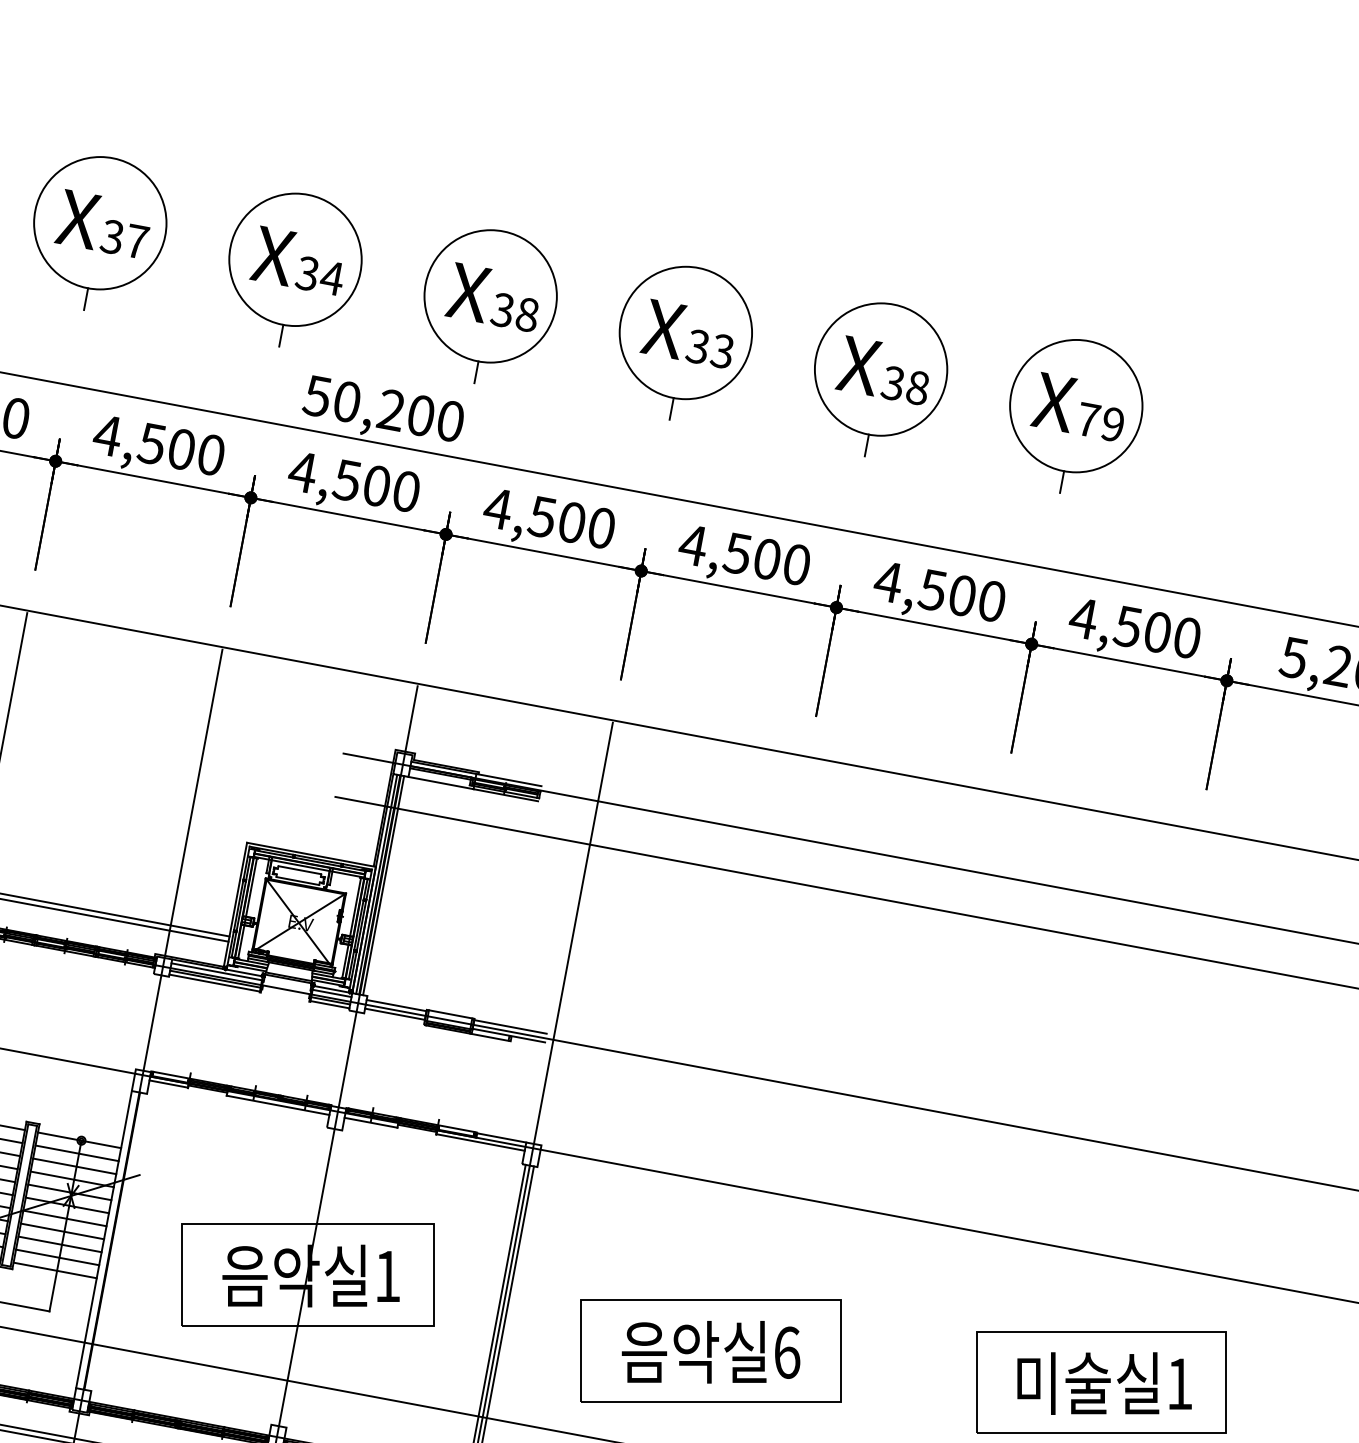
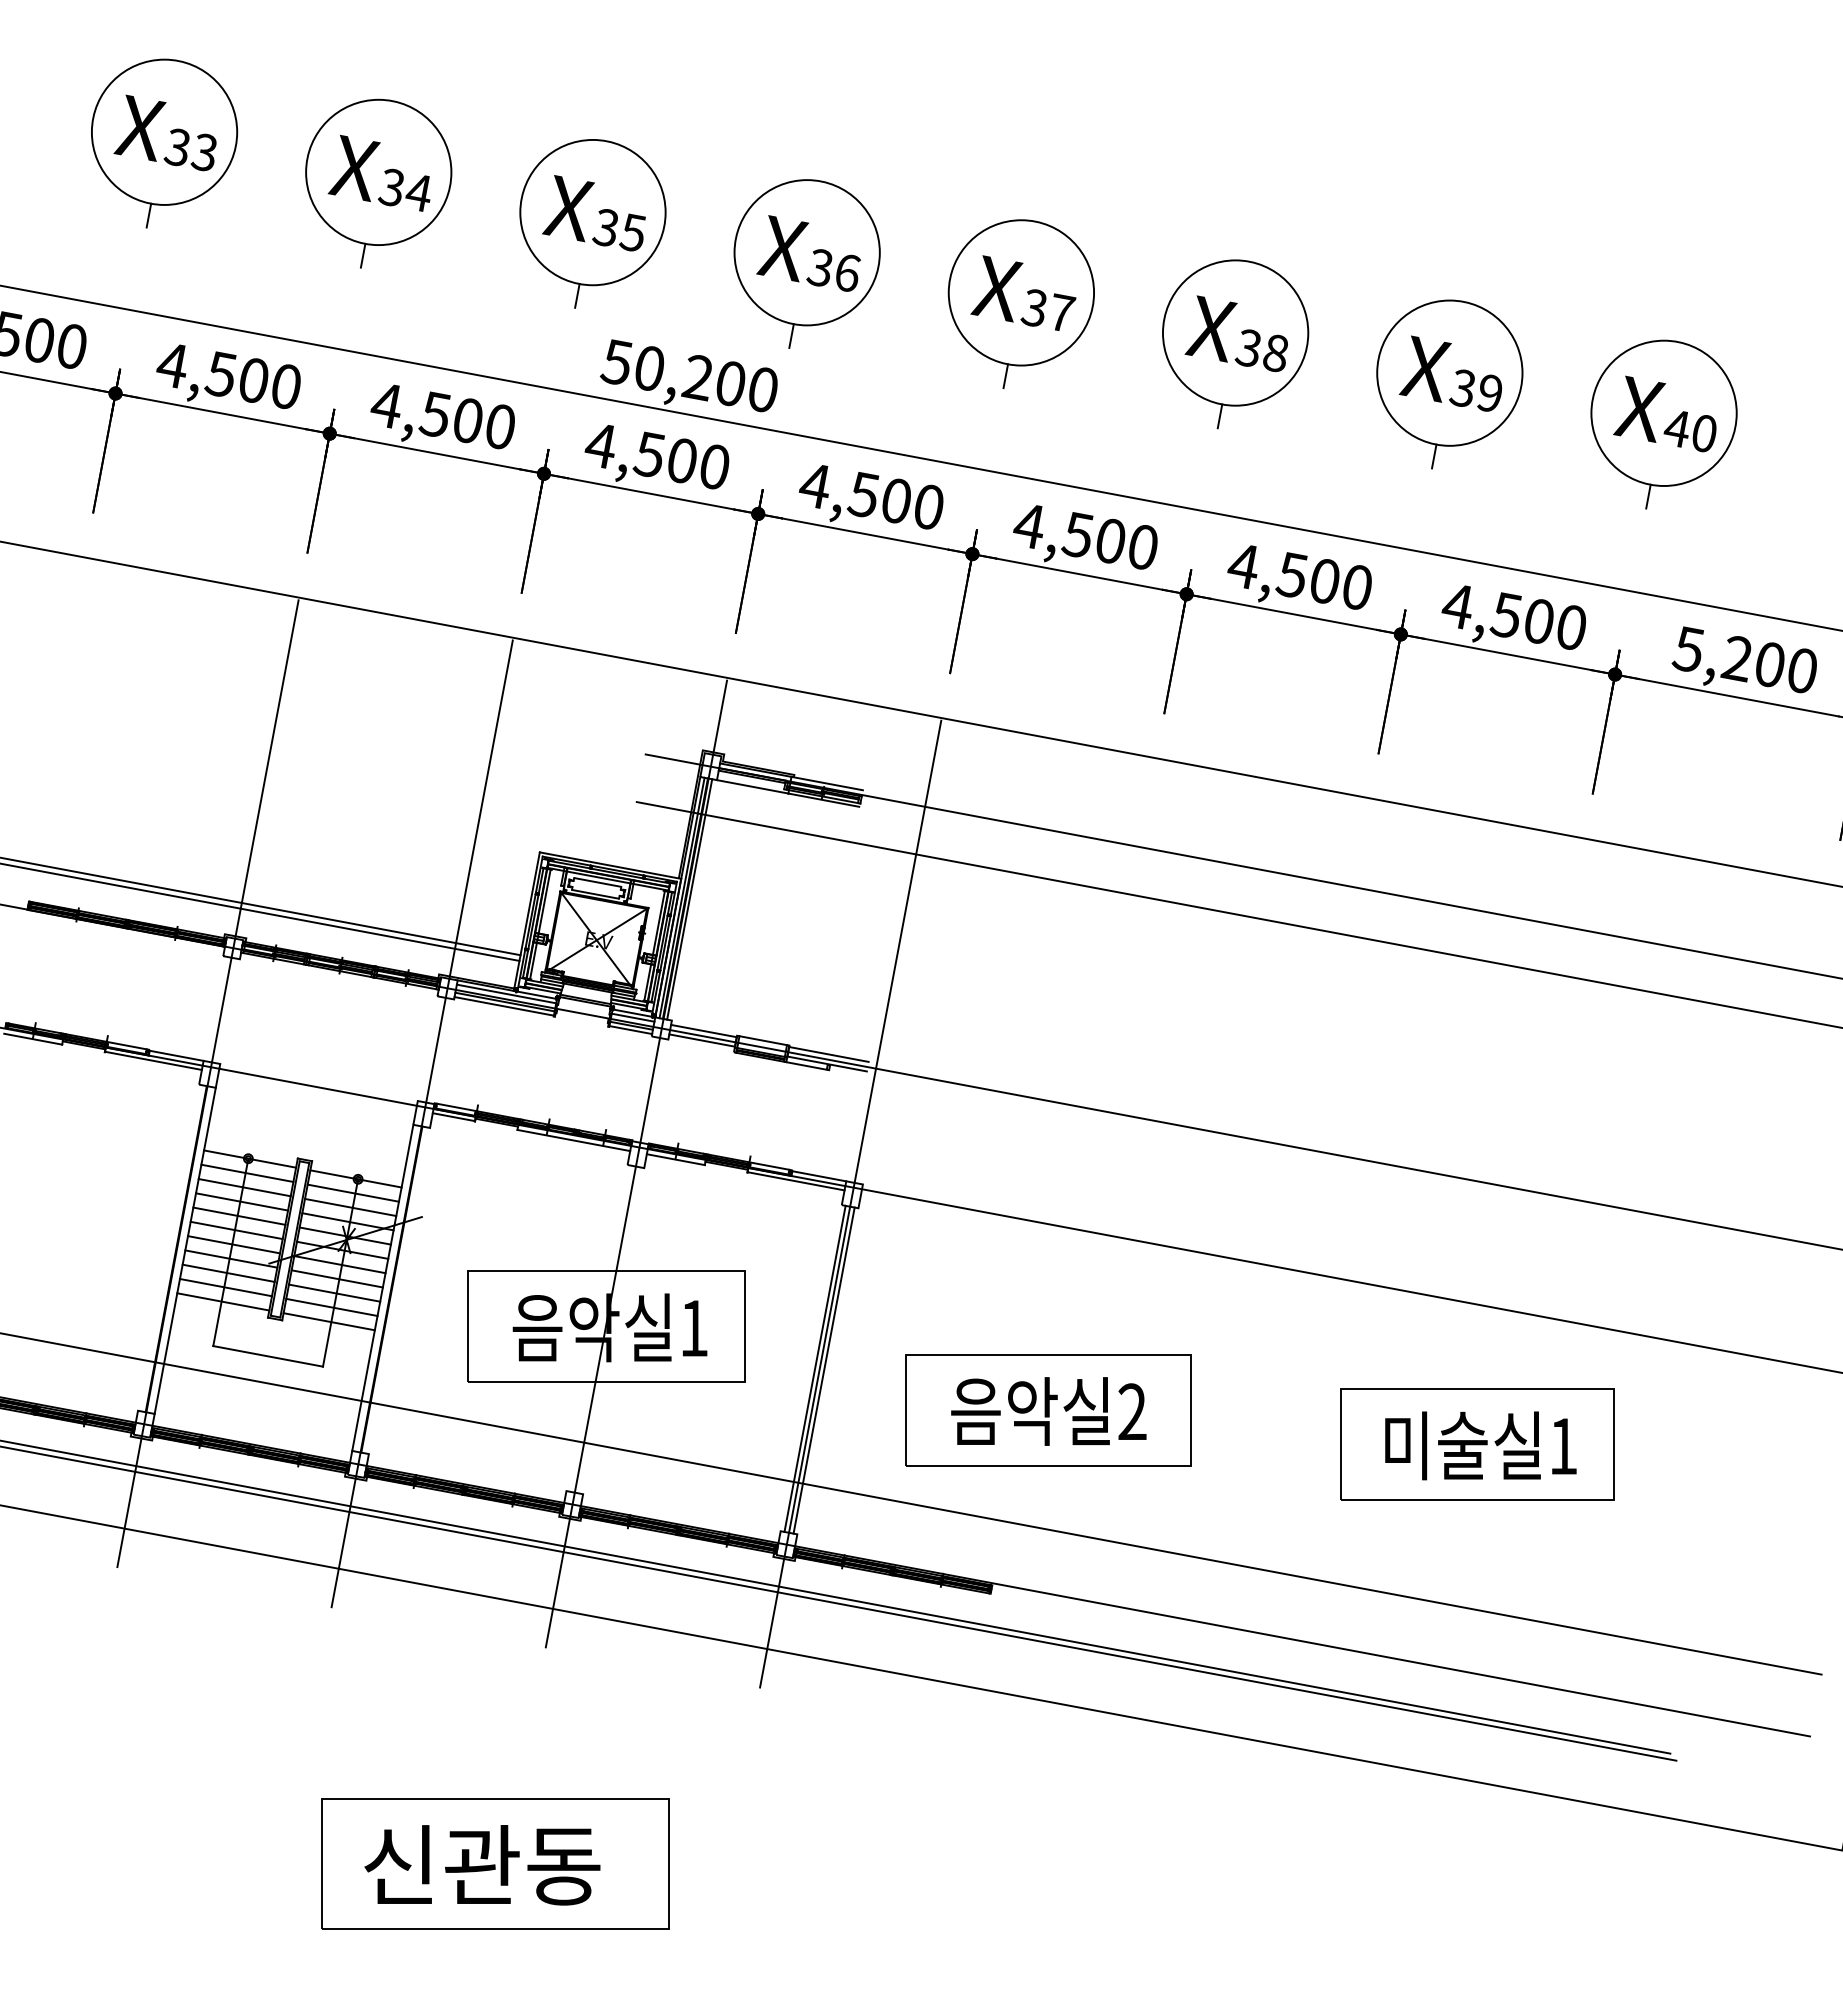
text: (137, 241) -> (419, 192), 37 -> 34
text: (331, 277) -> (632, 232), 34 -> 35
text: (527, 314) -> (847, 272), 38 -> 36
text: (722, 350) -> (1061, 312), 33 -> 37
text: (1088, 419) -> (1463, 387), 79 -> 39
part: (1270, 452) -> (1663, 424), added
text: (787, 1352) -> (1132, 1411), 6 -> 2

